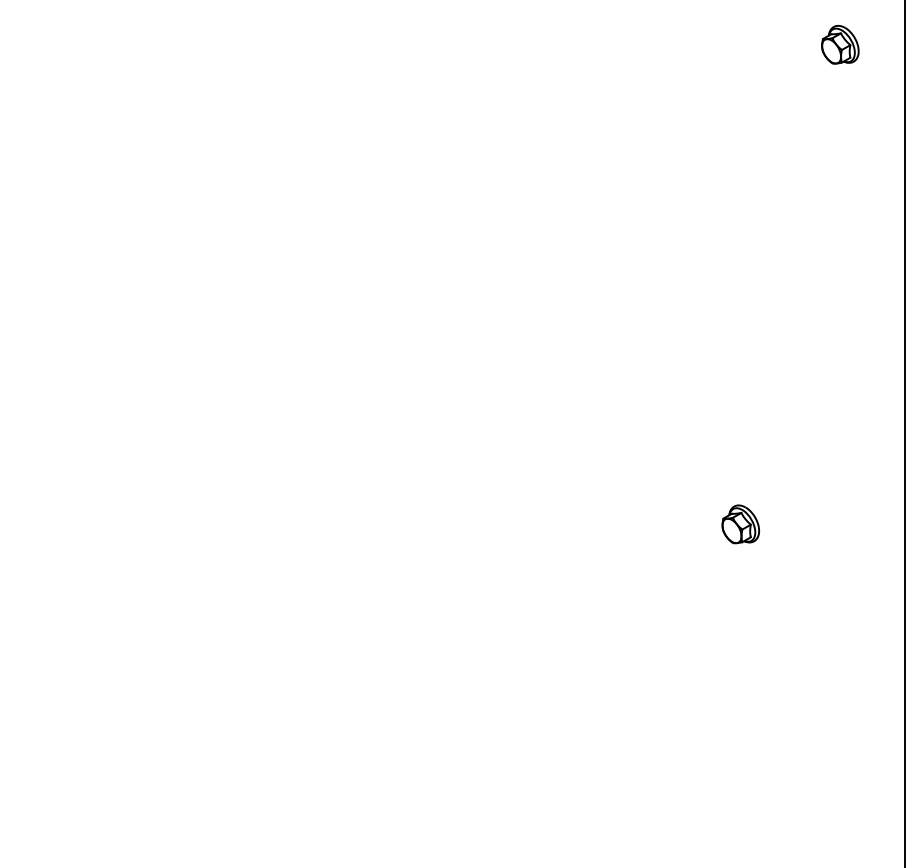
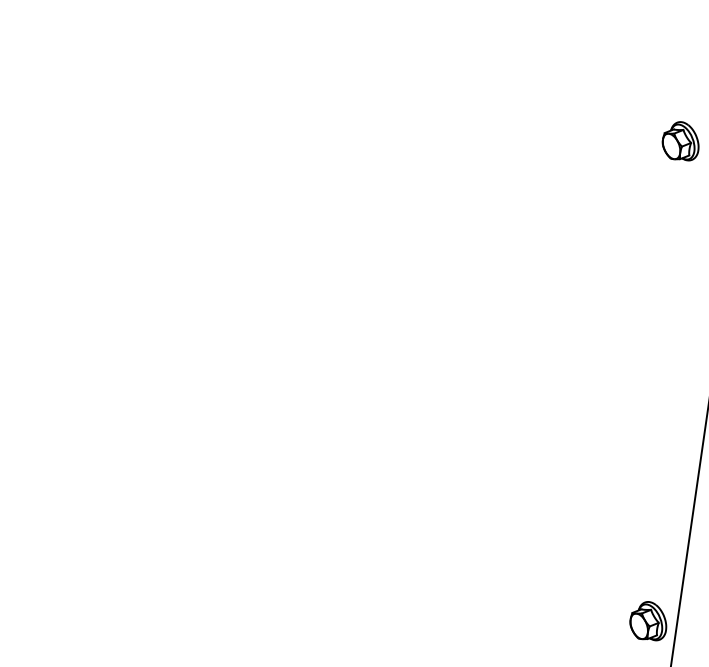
part: (740, 524) -> (648, 621), moved

